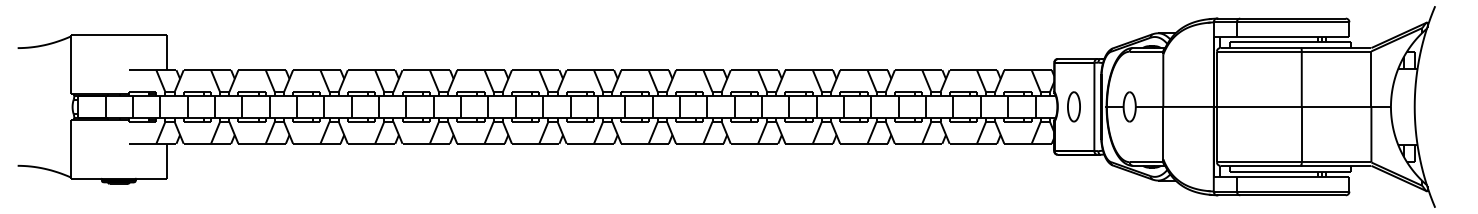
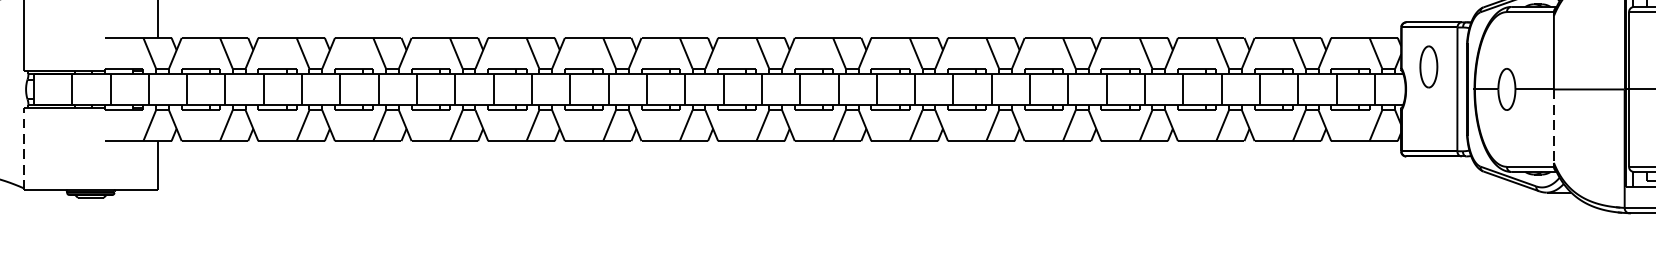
part: (1073, 106) -> (1428, 66), moved
line: (1163, 133) -> (1554, 126), solid -> dashed
line: (70, 148) -> (23, 147), solid -> dashed

